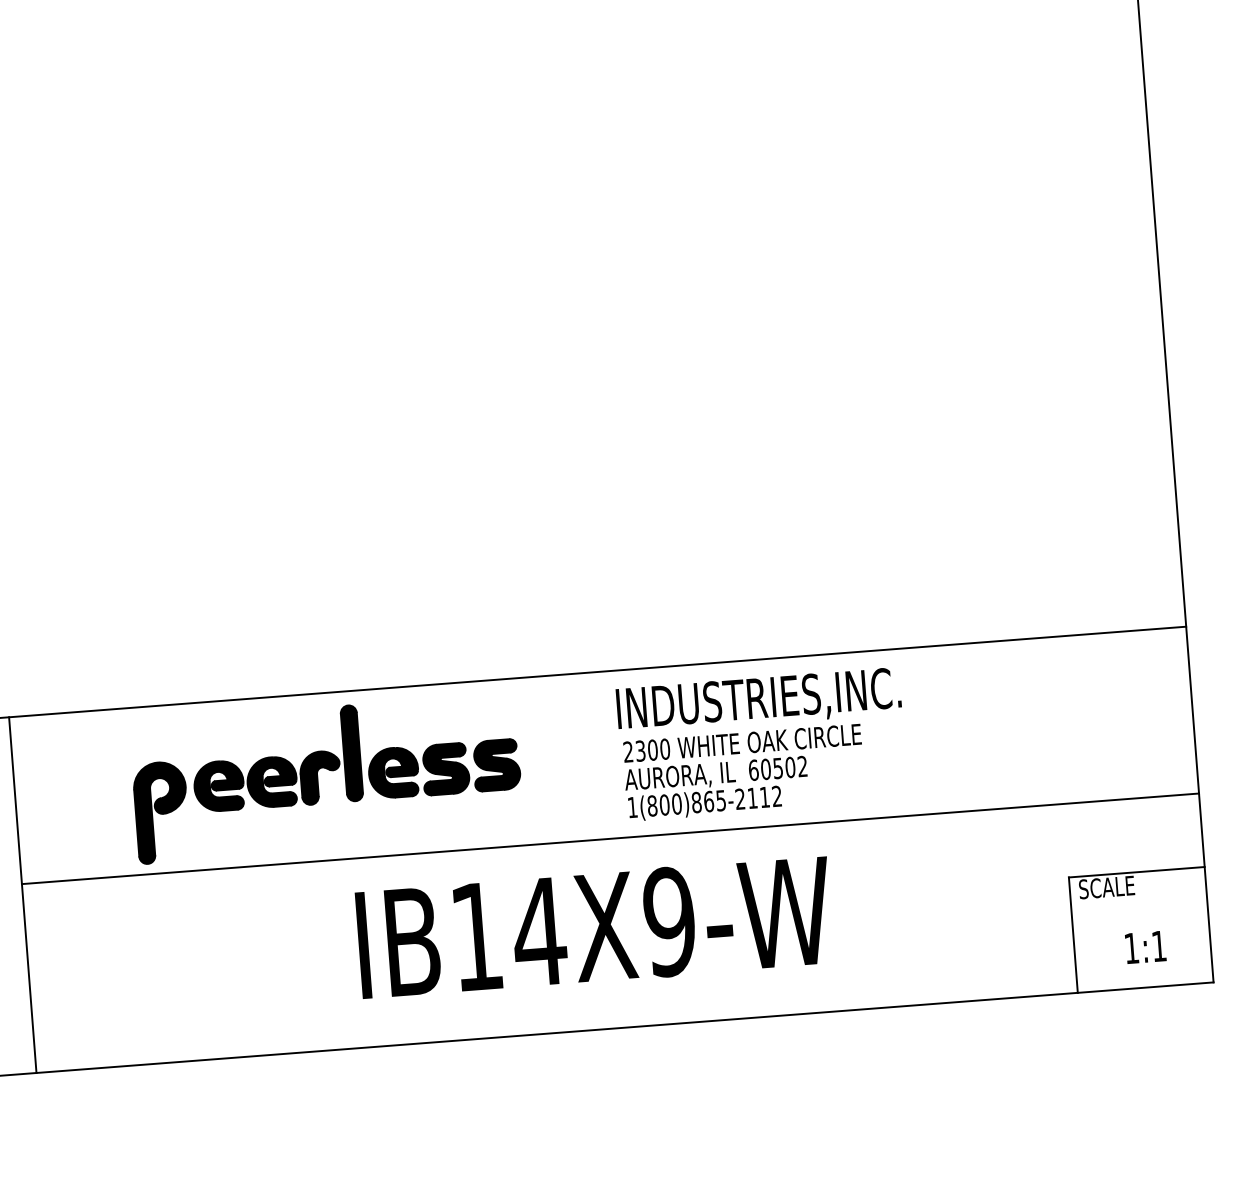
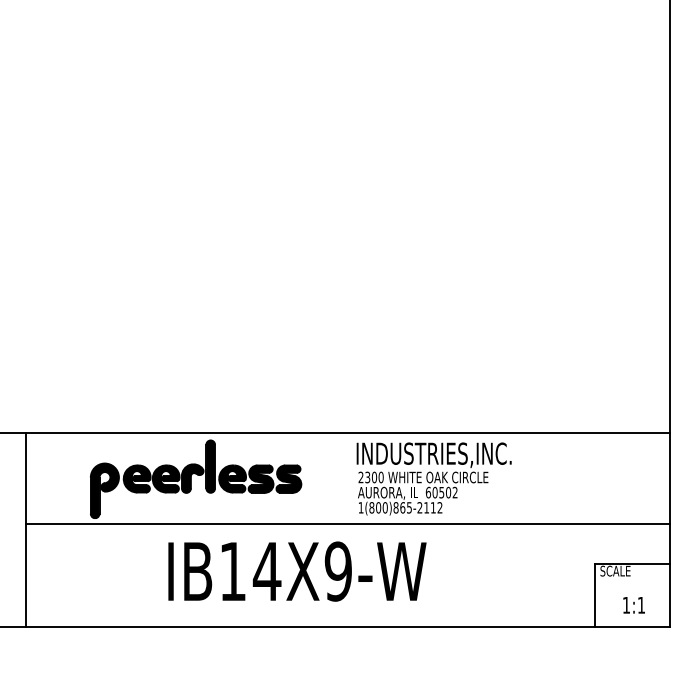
text: (594, 927) -> (297, 571), moved

